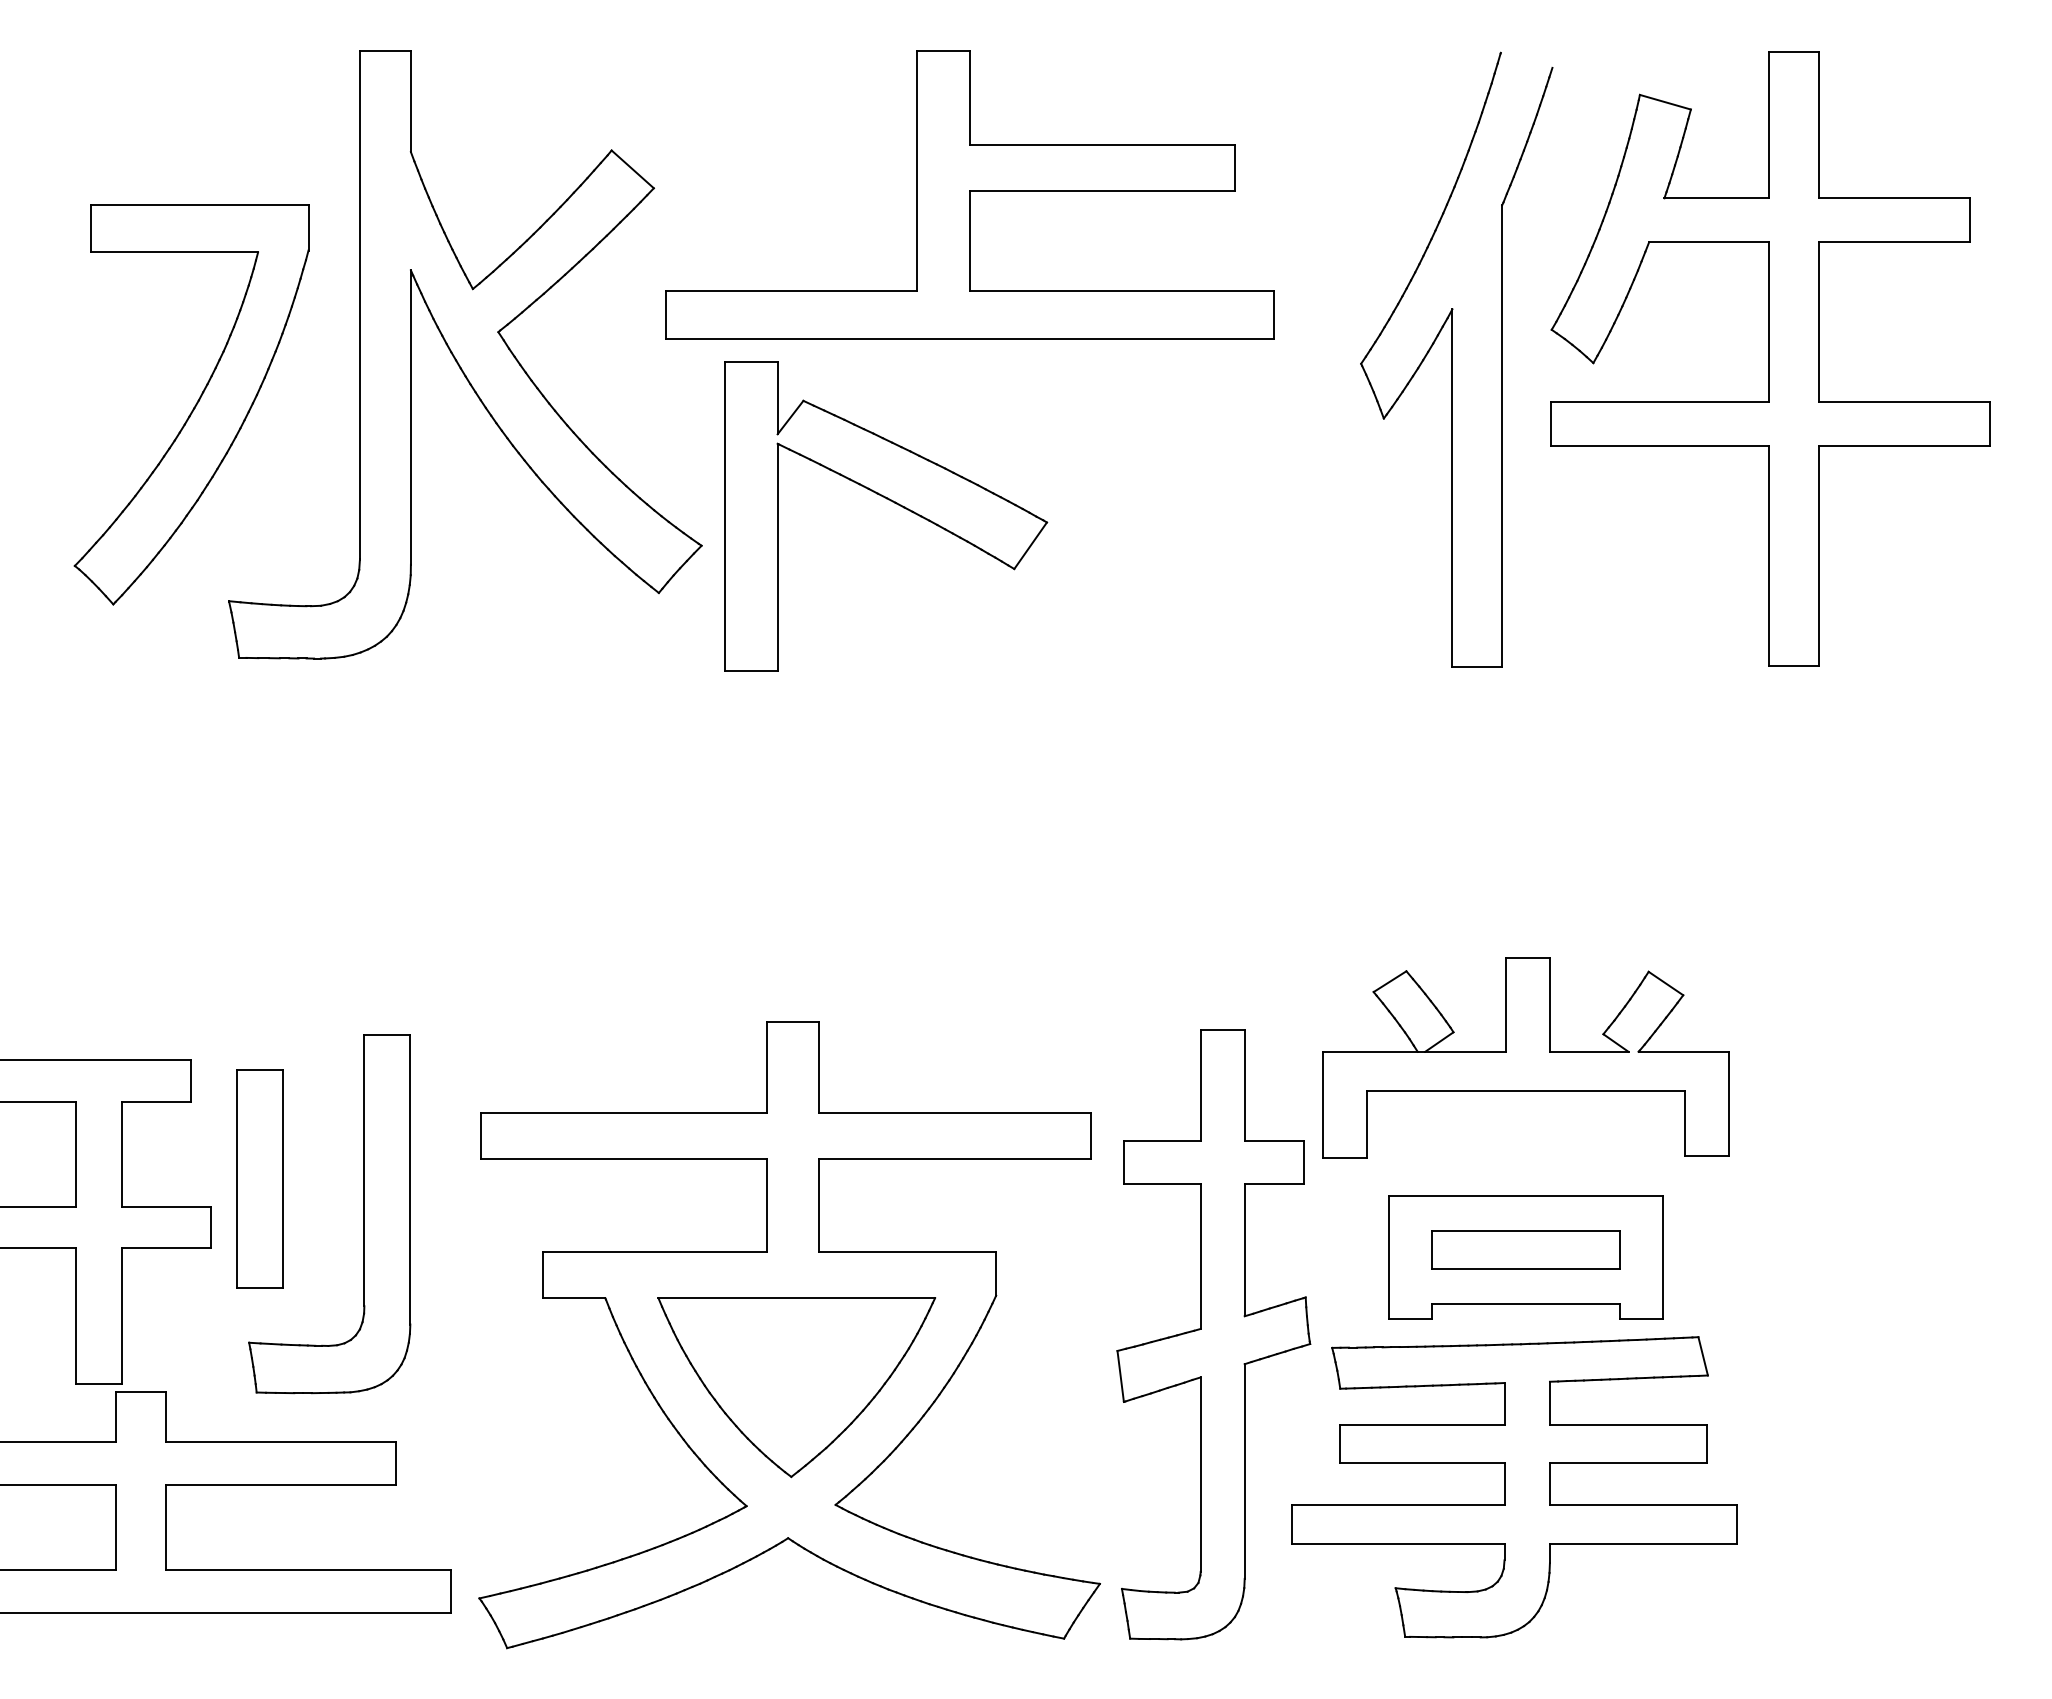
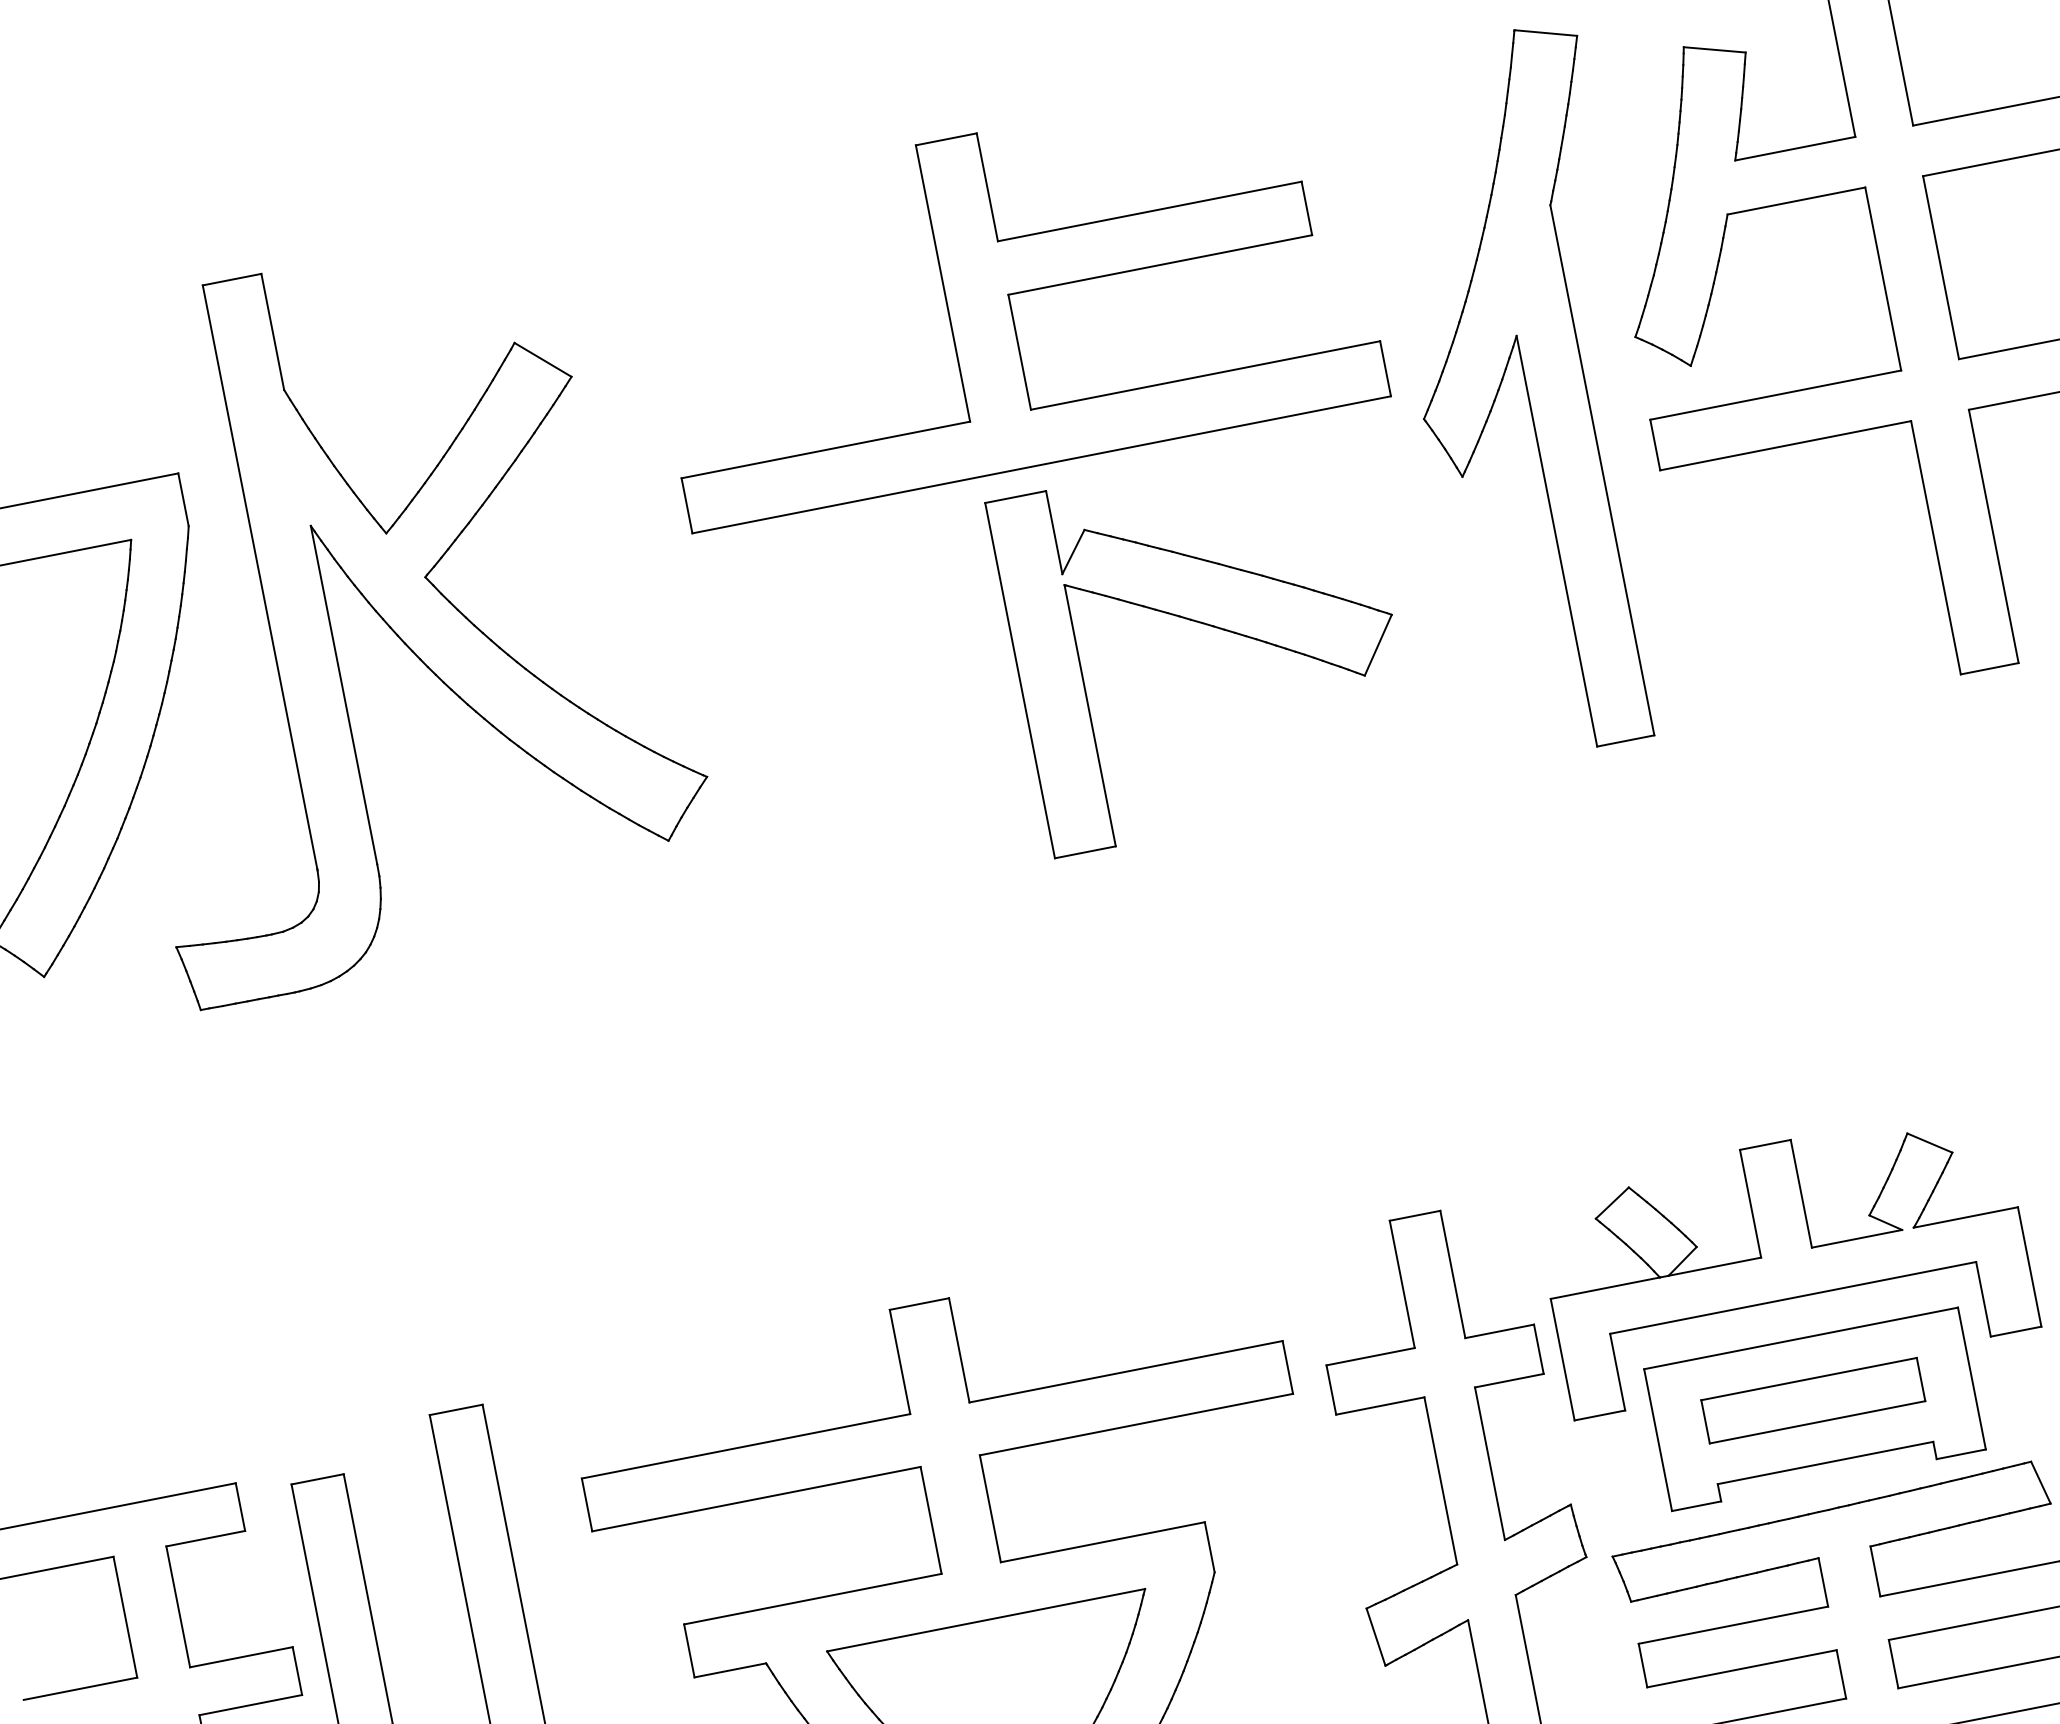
line: (1526, 59) -> (1545, 32), added
part: (969, 194) -> (1008, 298), moved
part: (892, 502) -> (1209, 626), moved
part: (1525, 1057) -> (1785, 1259), moved

